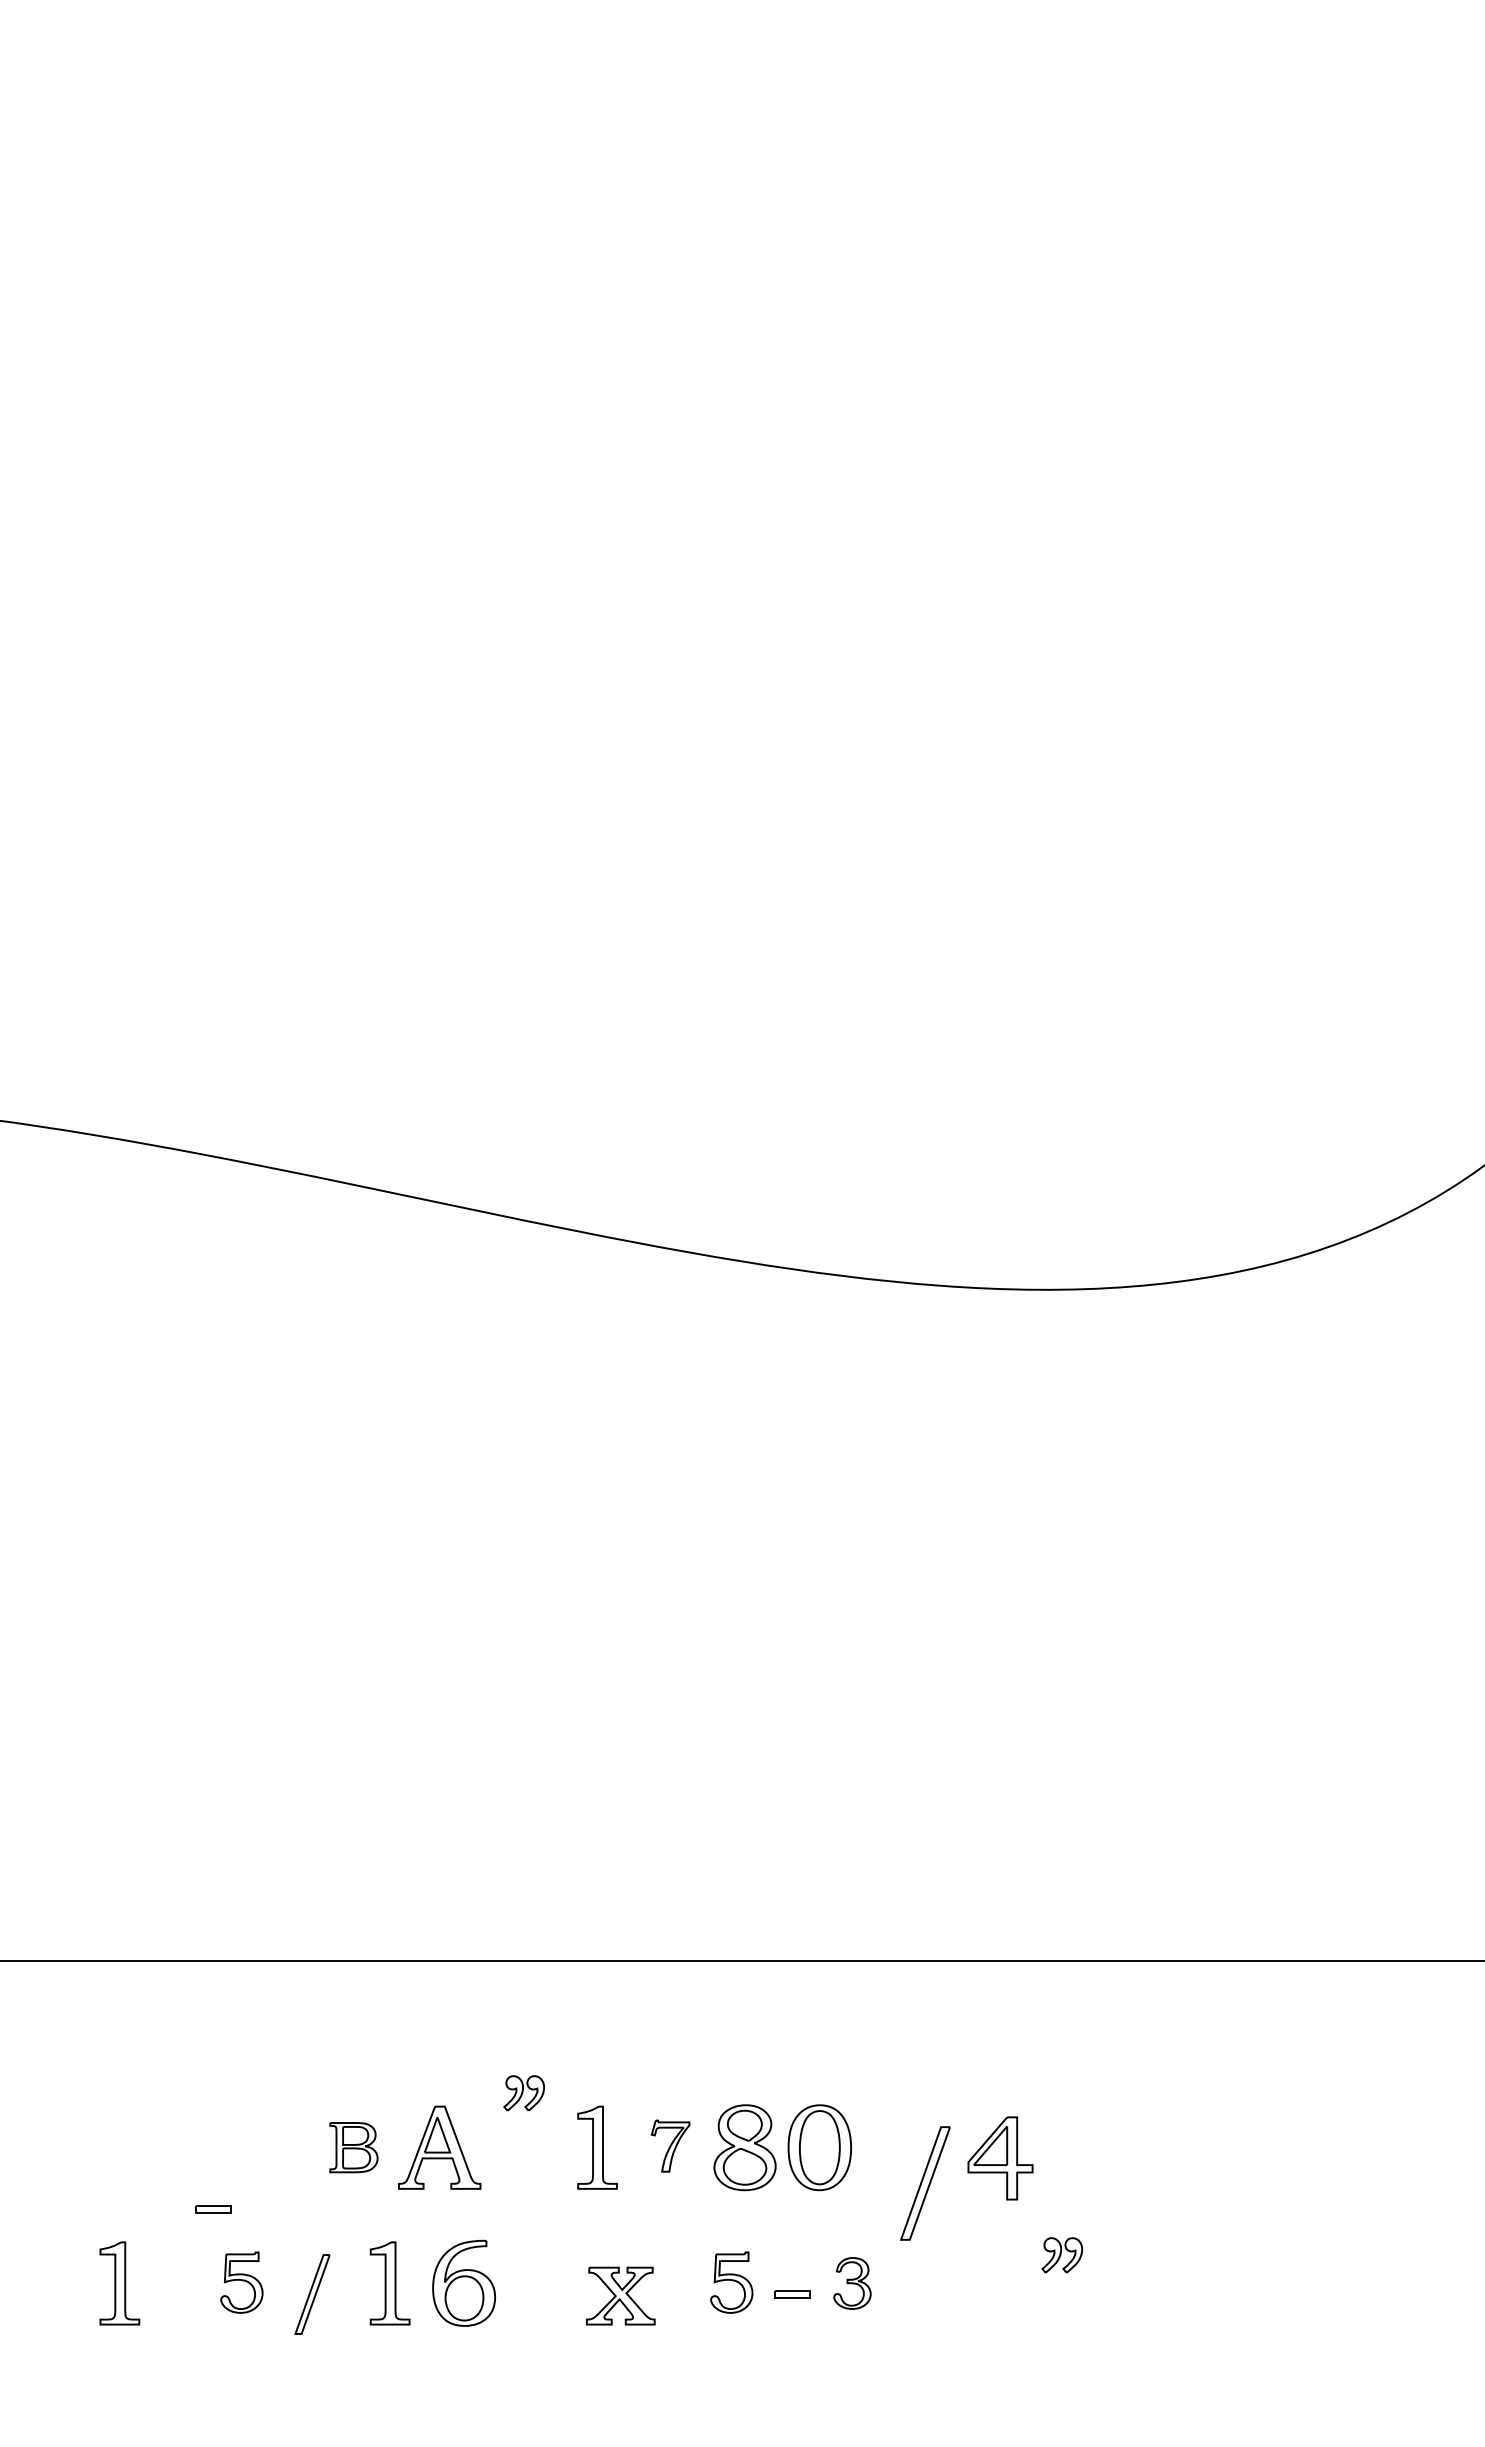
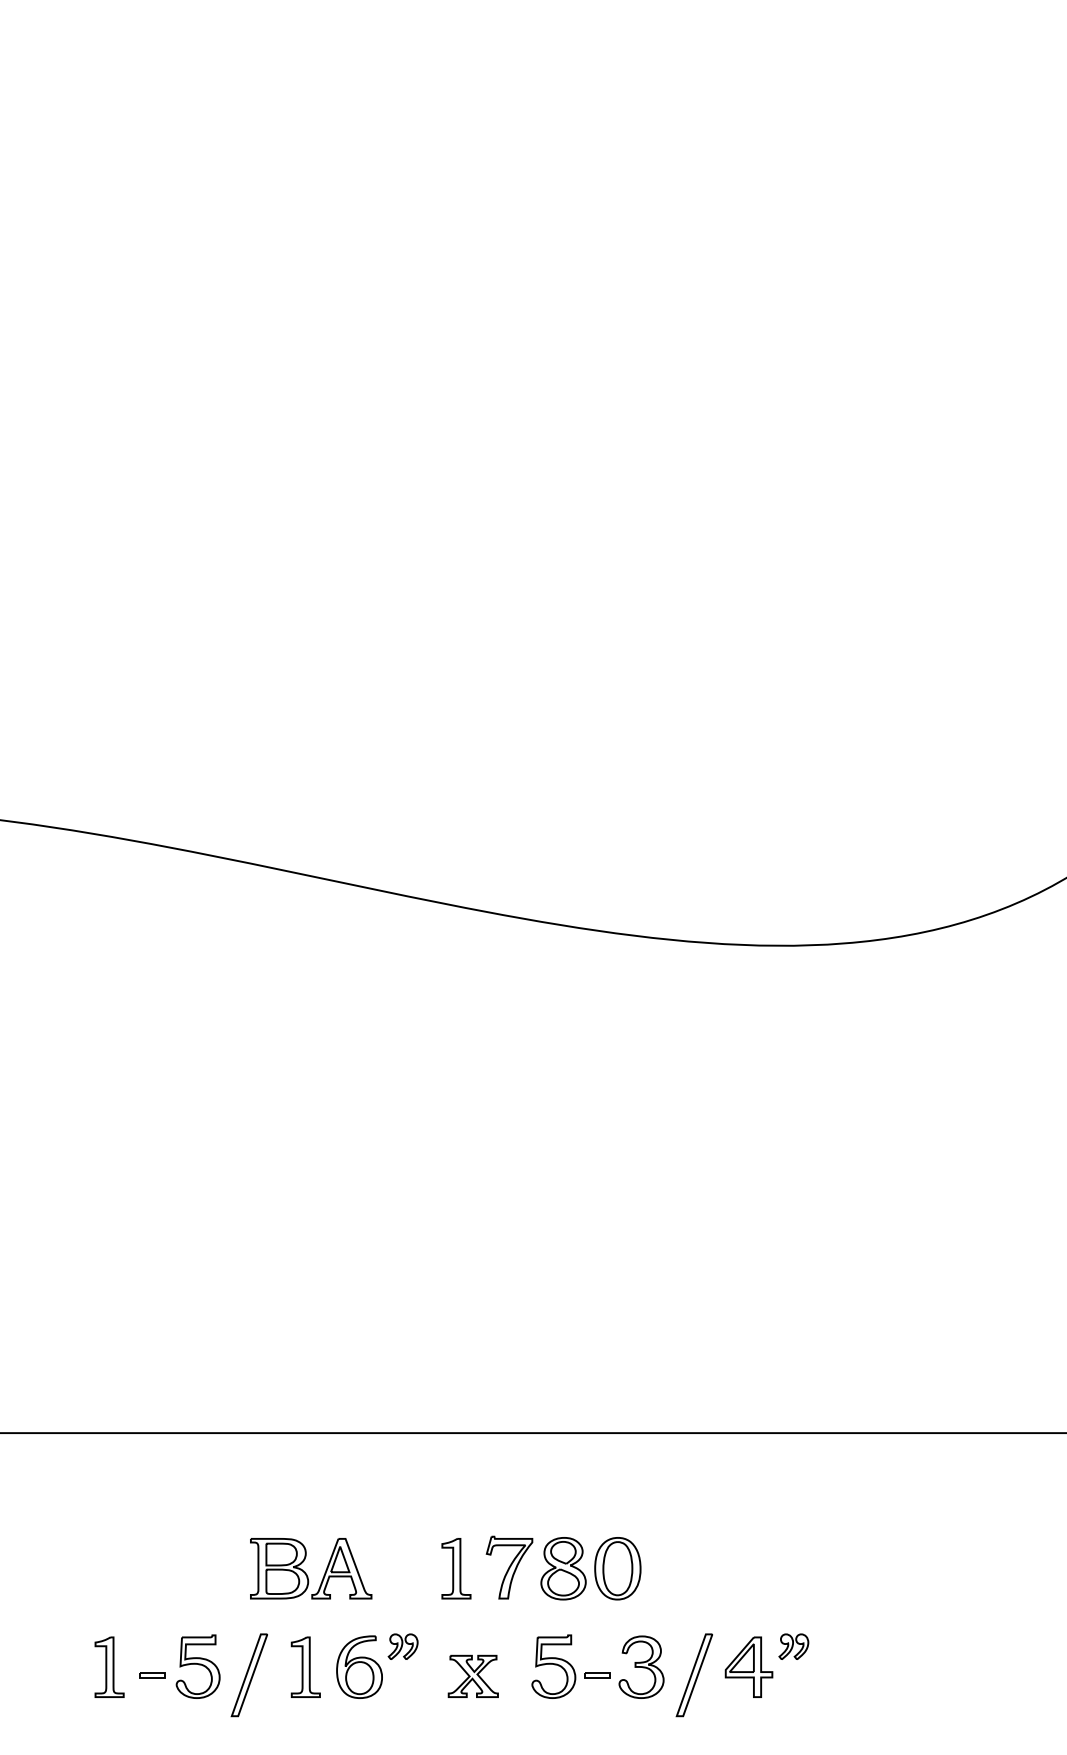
part: (523, 2093) -> (402, 1646), moved
part: (670, 2145) -> (509, 1567), size x1.67
part: (353, 2147) -> (279, 1568), size x1.67
part: (1000, 2158) -> (749, 1667), moved
part: (925, 2183) -> (694, 1675), moved
part: (213, 2209) -> (152, 1675), moved
part: (241, 2282) -> (197, 1666), size x1.43
part: (731, 2282) -> (553, 1666), size x1.43
part: (852, 2283) -> (641, 1667), size x1.67
part: (312, 2294) -> (249, 1675), size x1.43

